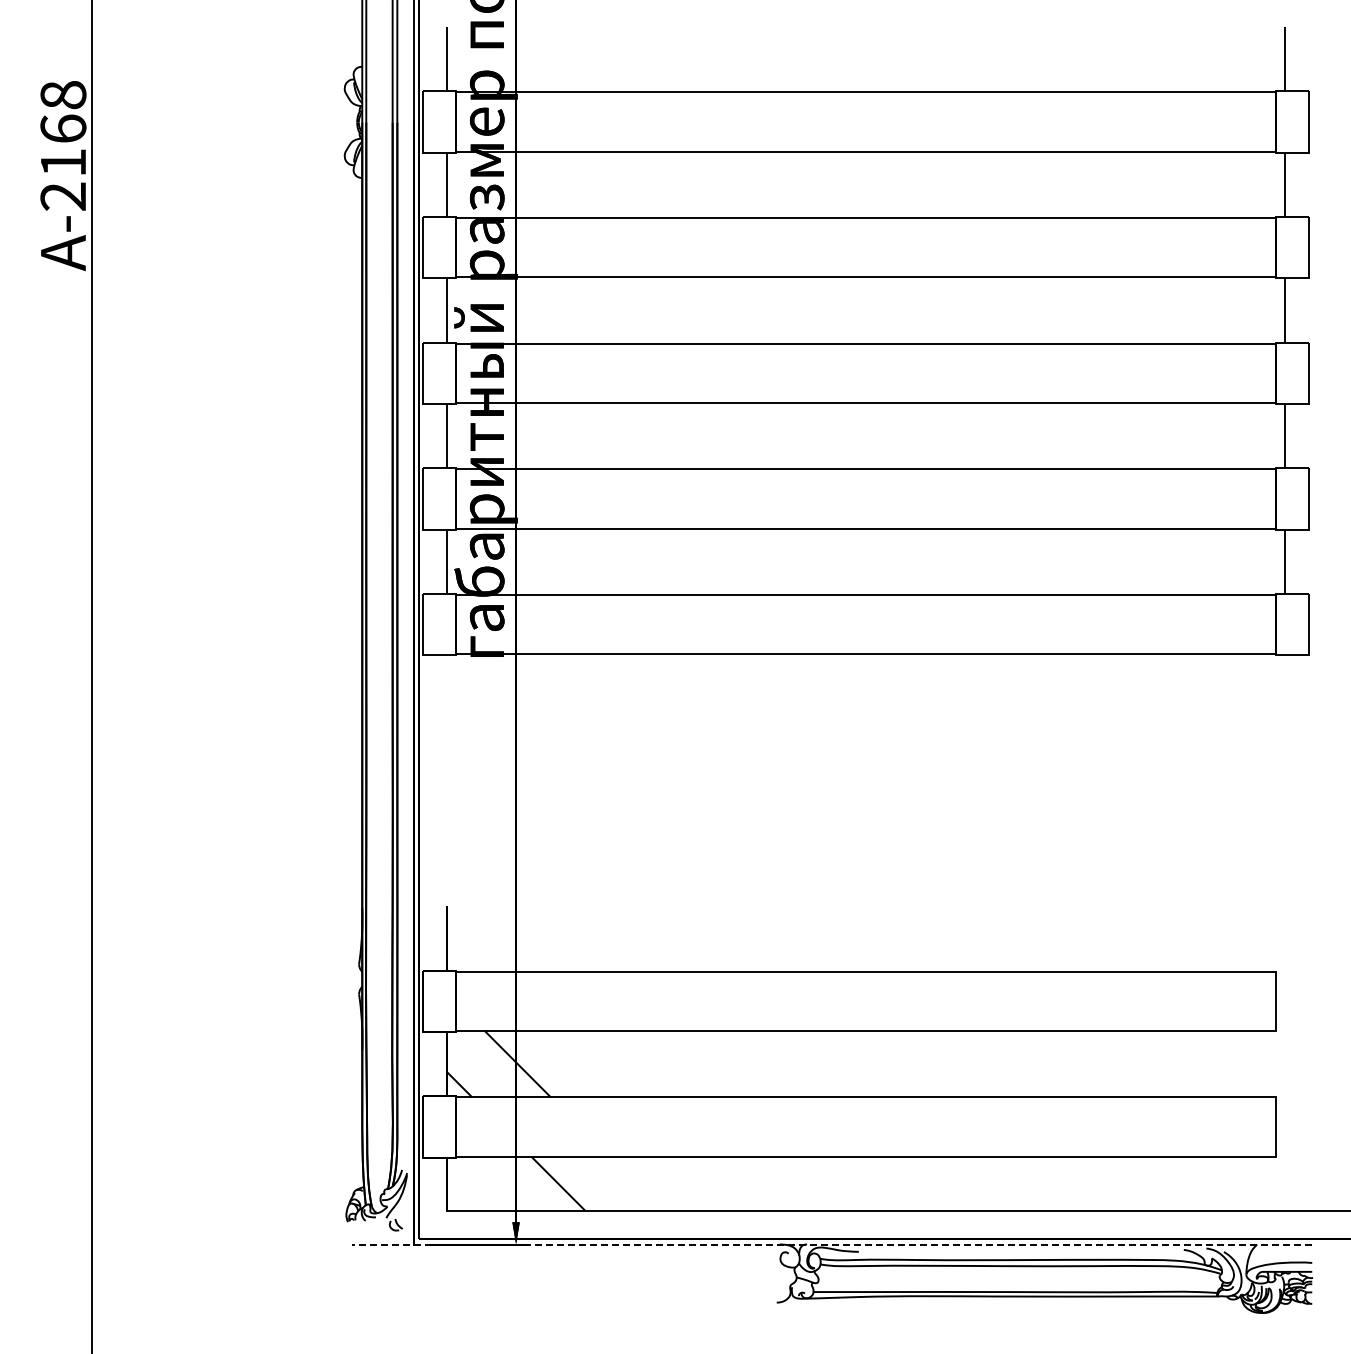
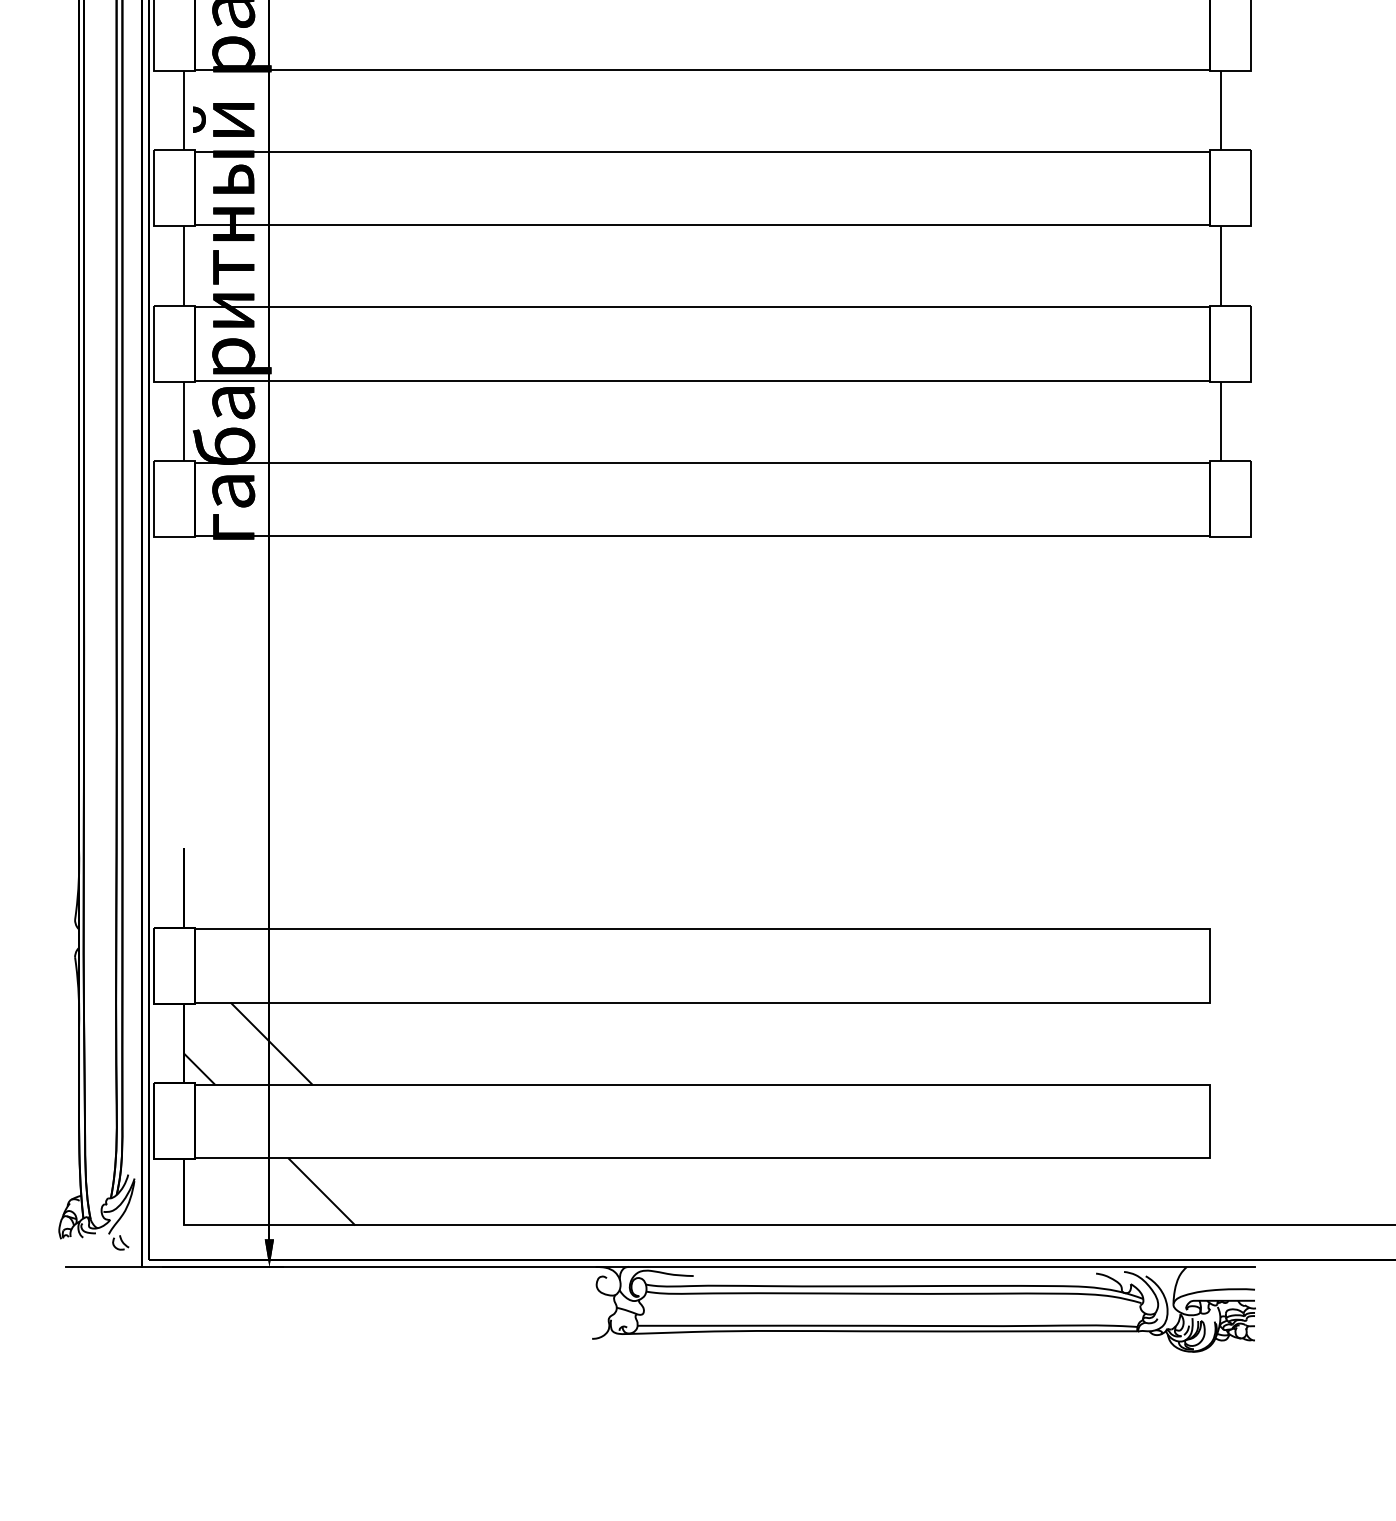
line: (831, 1244) -> (659, 1266), dashed -> solid

